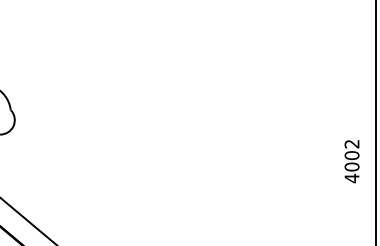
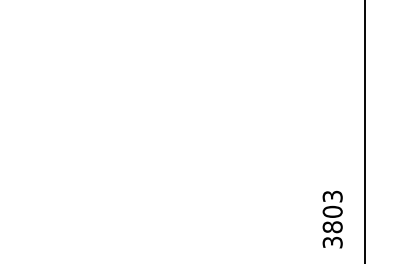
text: (351, 161) -> (331, 219), 4002 -> 3803

